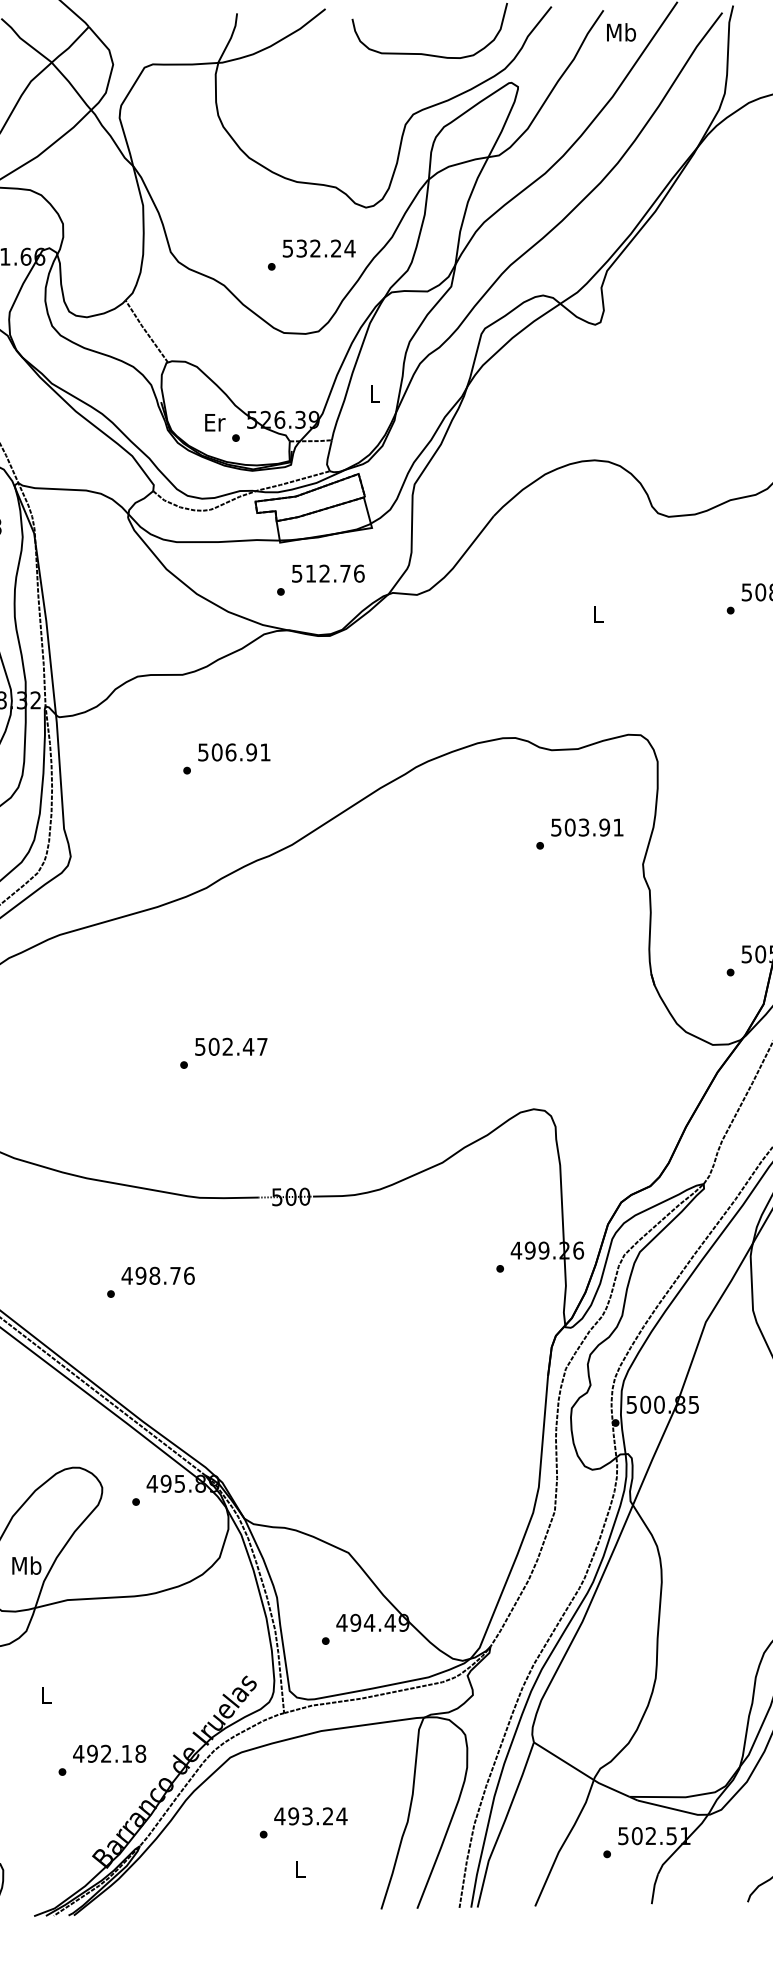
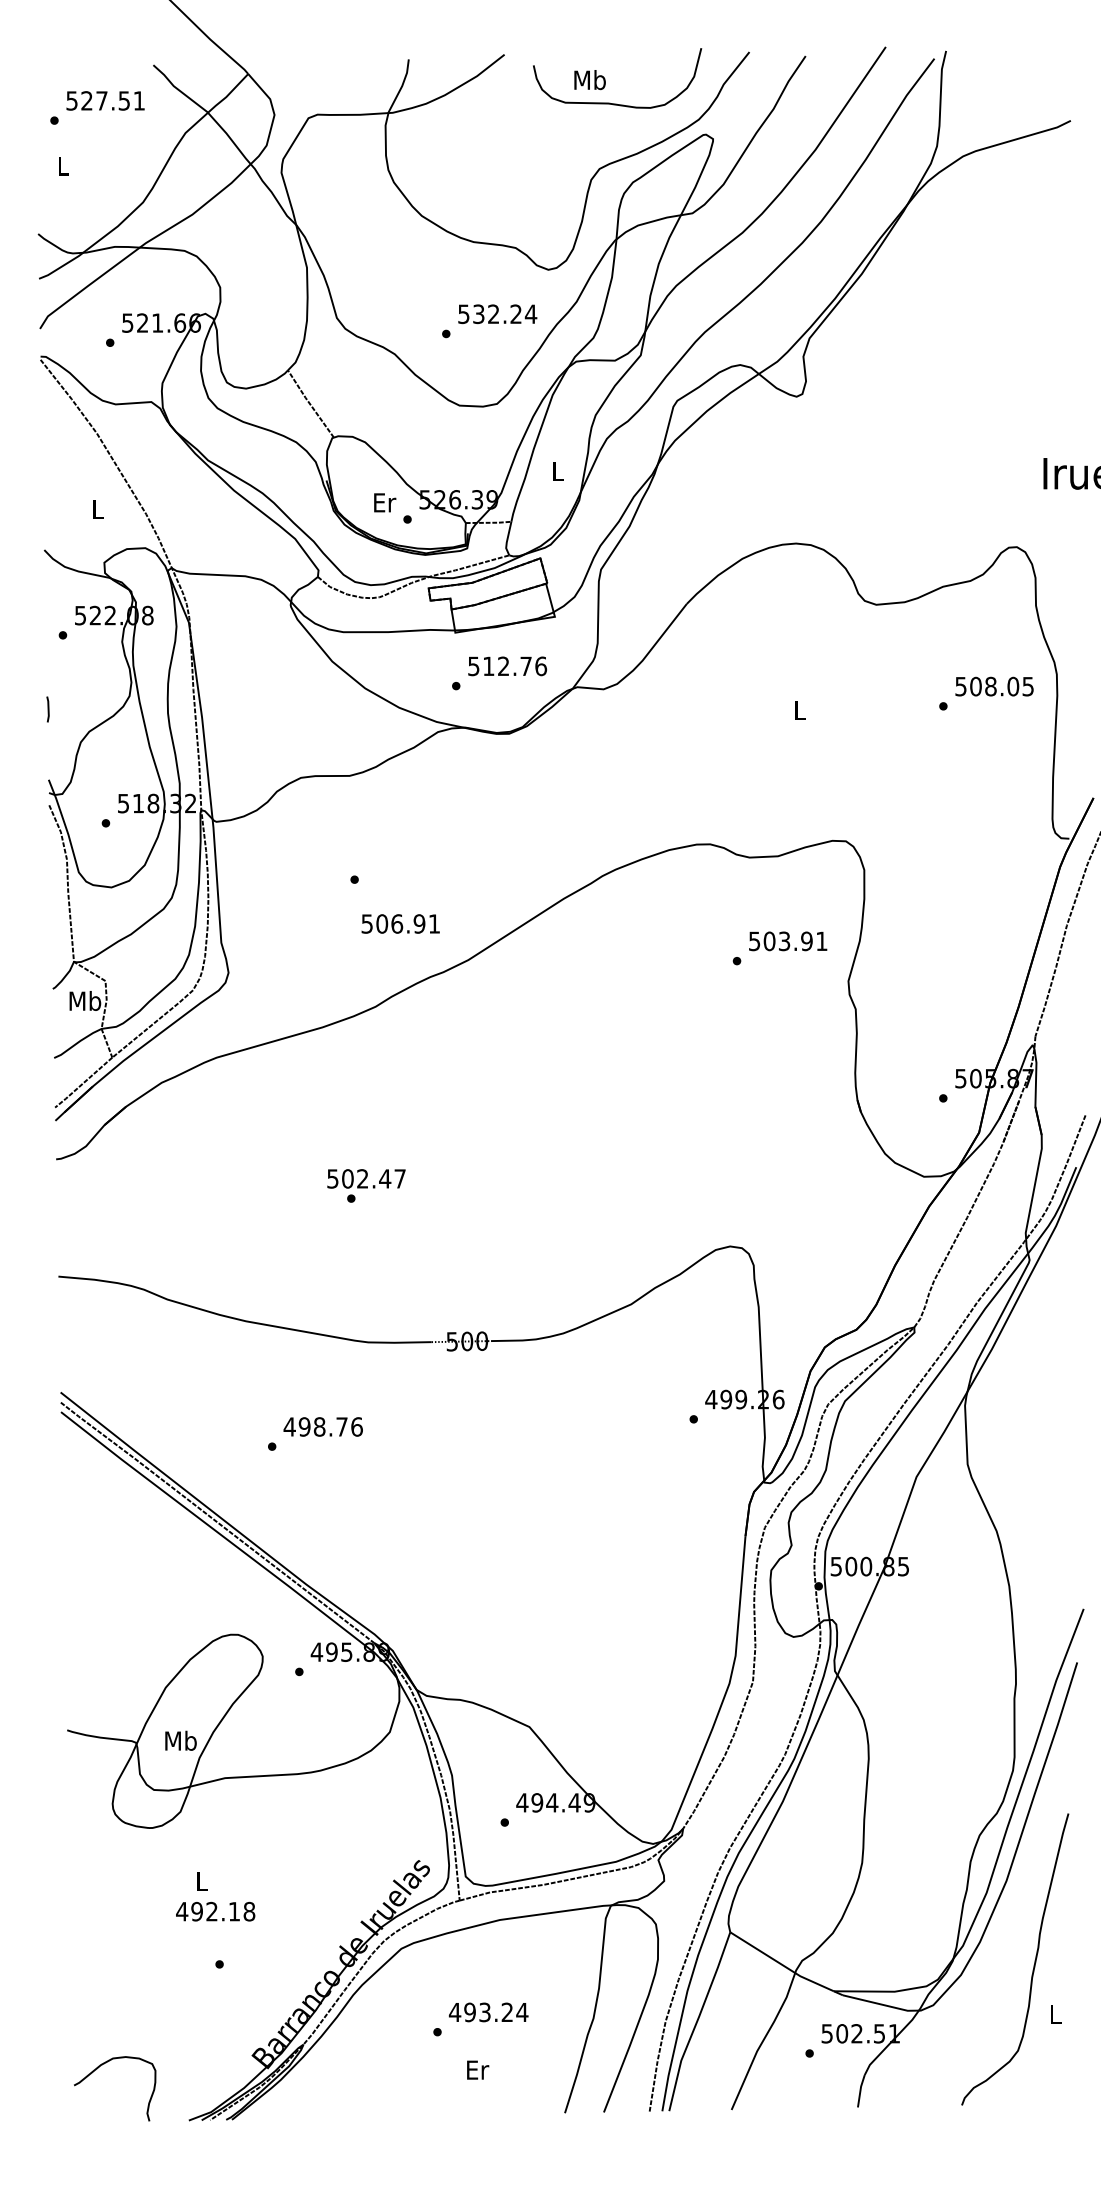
text: (620, 32) -> (589, 80), moved
text: (234, 752) -> (400, 923), moved
text: (231, 1046) -> (366, 1178), moved
text: (109, 1753) -> (215, 1911), moved
text: (301, 1869) -> (478, 2069), L -> Er

